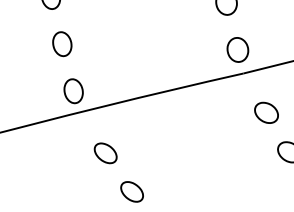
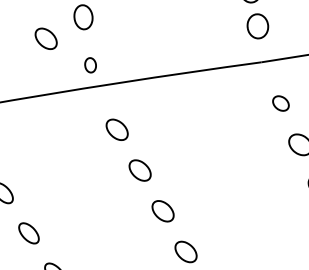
part: (237, 50) -> (257, 26), moved
part: (26, 68) -> (45, 38), added
part: (73, 91) -> (90, 65), size x0.6
part: (266, 112) -> (280, 103), size x0.7

